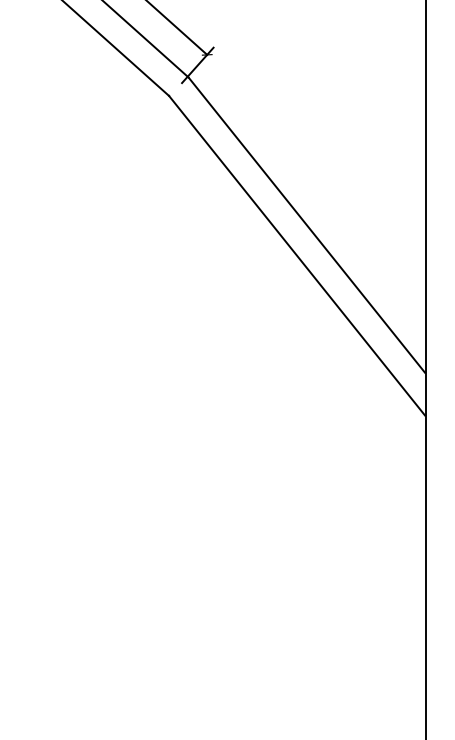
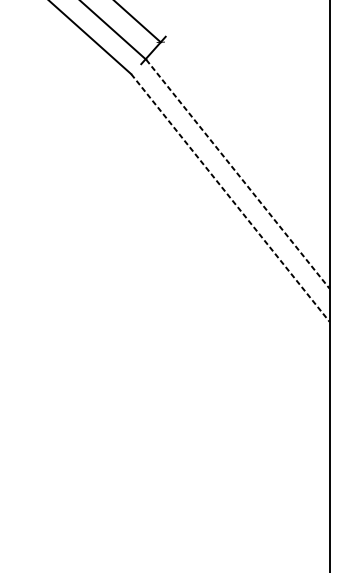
line: (307, 225) -> (238, 174), solid -> dashed
line: (297, 255) -> (230, 197), solid -> dashed

